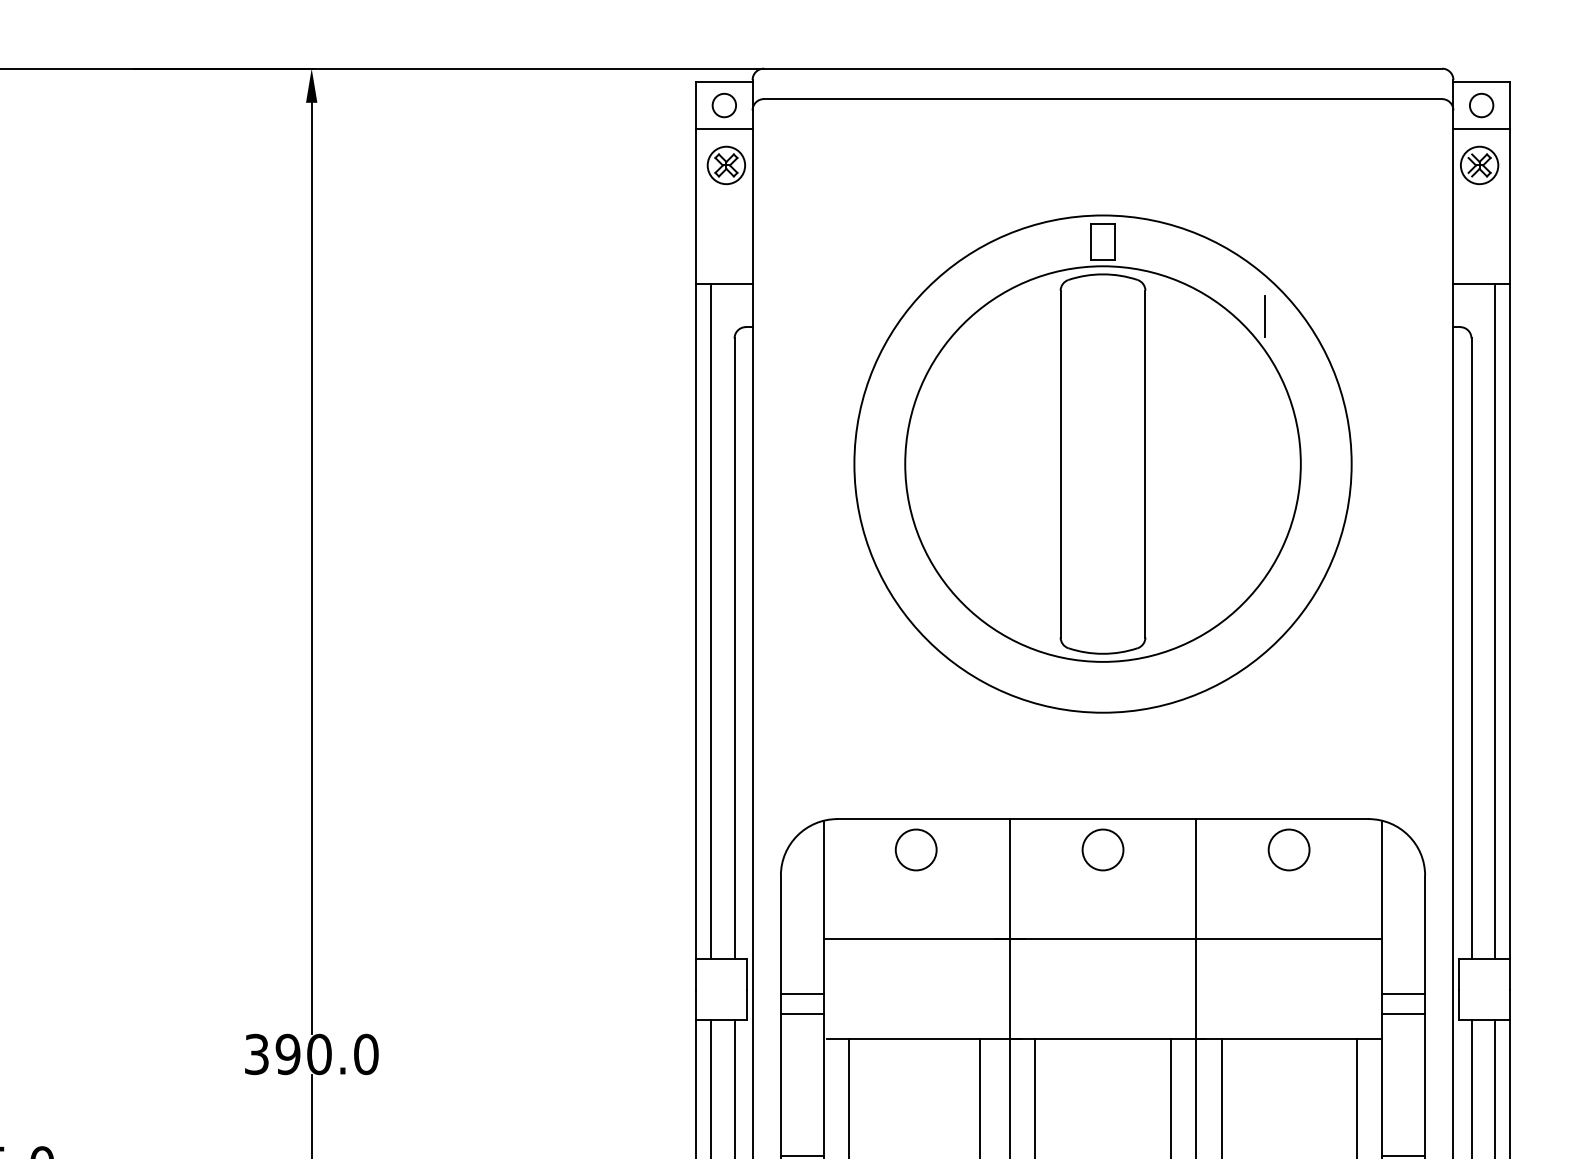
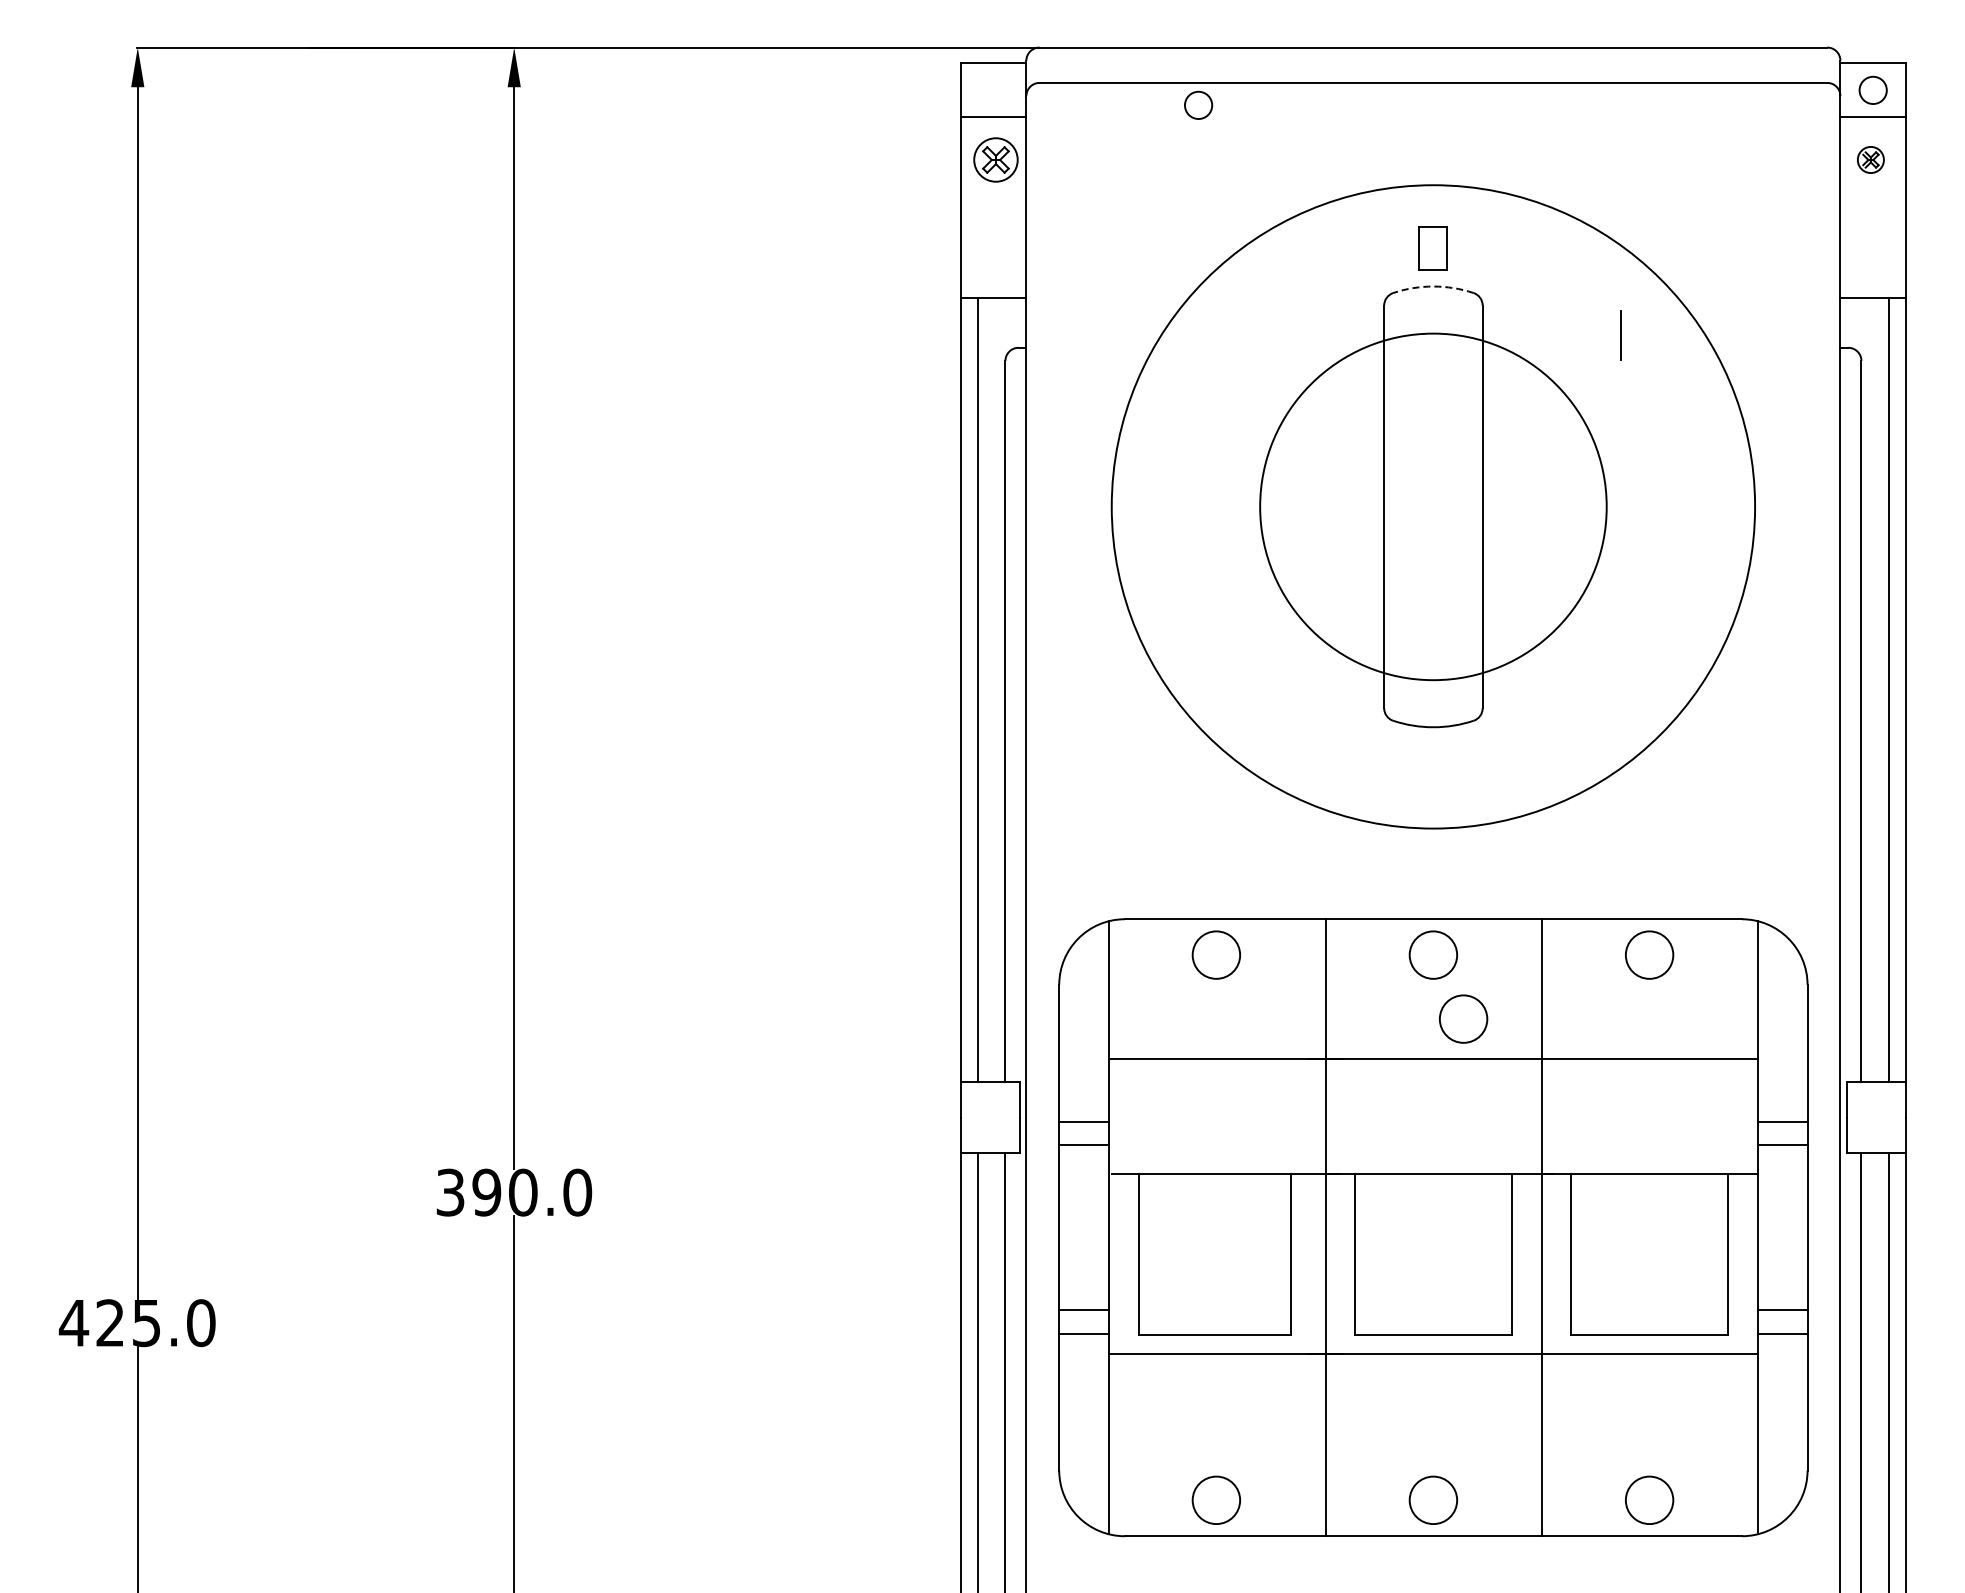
circle: (724, 104) -> (1198, 104), moved
part: (1479, 165) -> (1870, 159), size x0.6
arc: (1103, 274) -> (1433, 286), solid -> dashed
circle: (1103, 463) -> (1433, 506), size x0.6
circle: (1103, 463) -> (1433, 506), size x1.4
circle: (1128, 904) -> (1463, 1018), added

